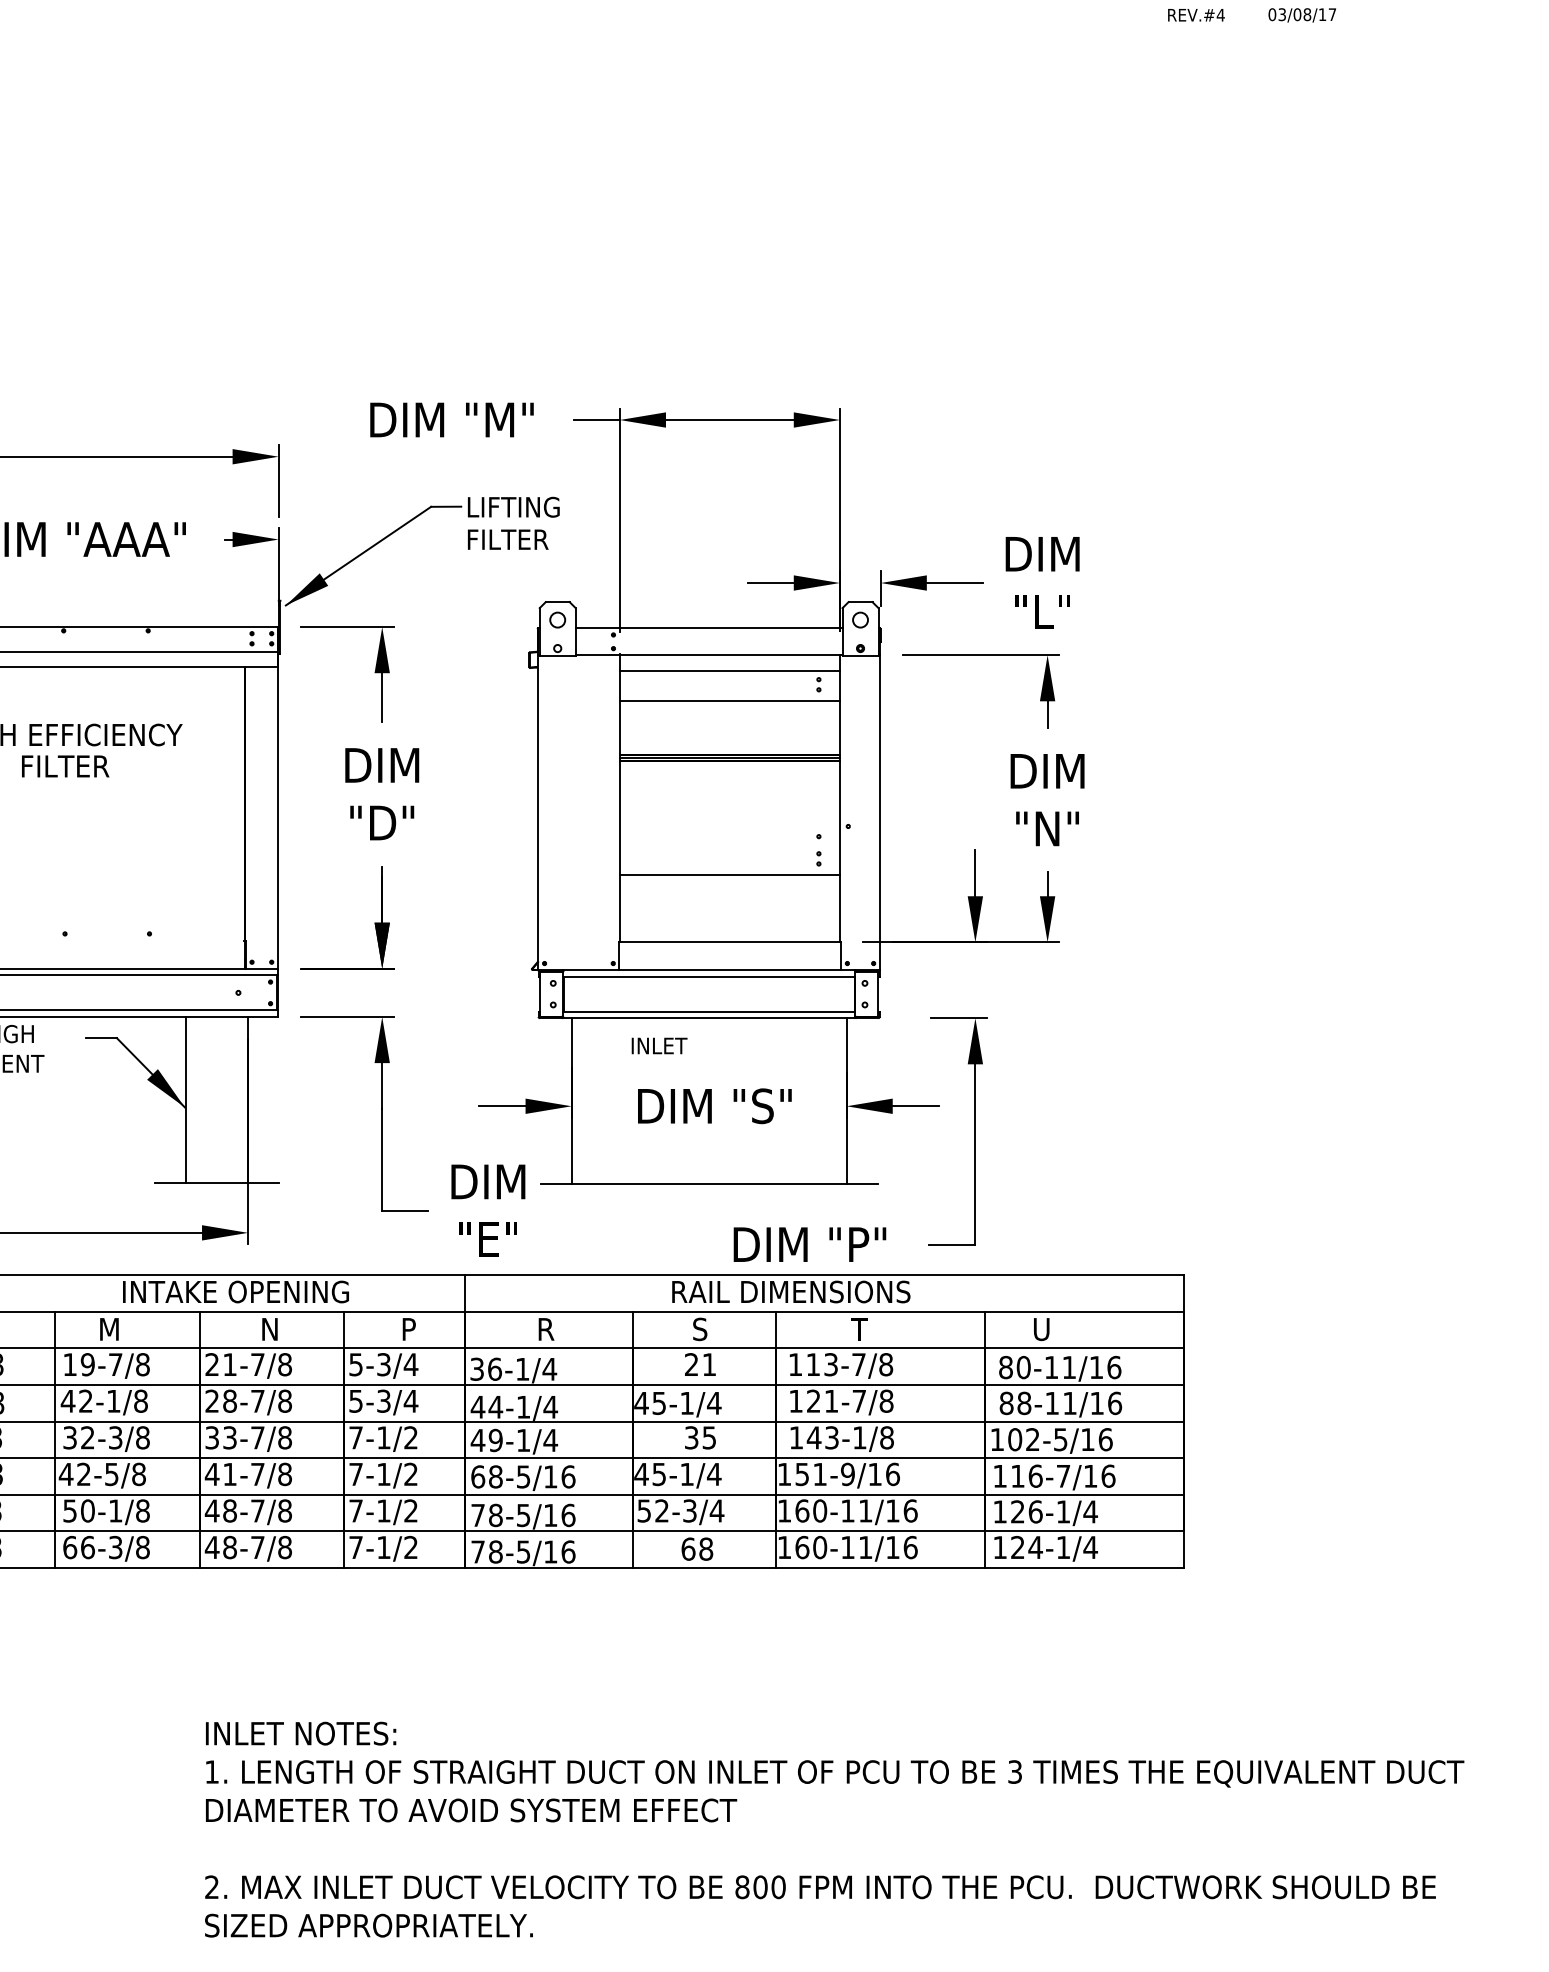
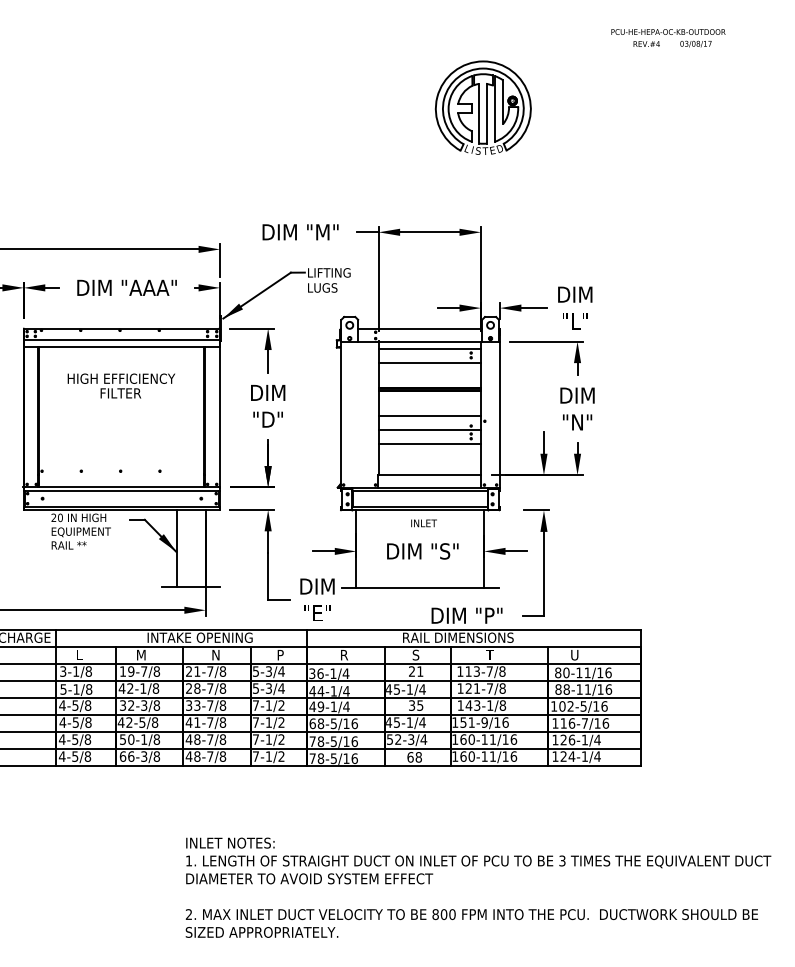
part: (843, 151) -> (482, 107), added
text: (509, 538) -> (327, 287), FILTER -> LUGS
line: (729, 813) -> (429, 415), added
line: (729, 846) -> (429, 430), added
text: (658, 1046) -> (423, 523), moved

